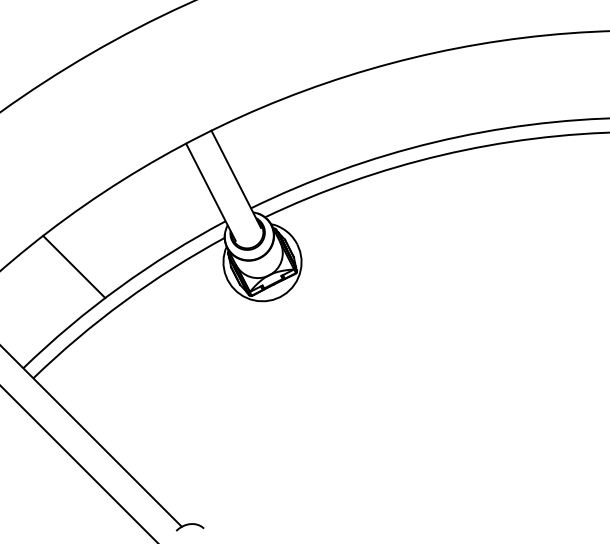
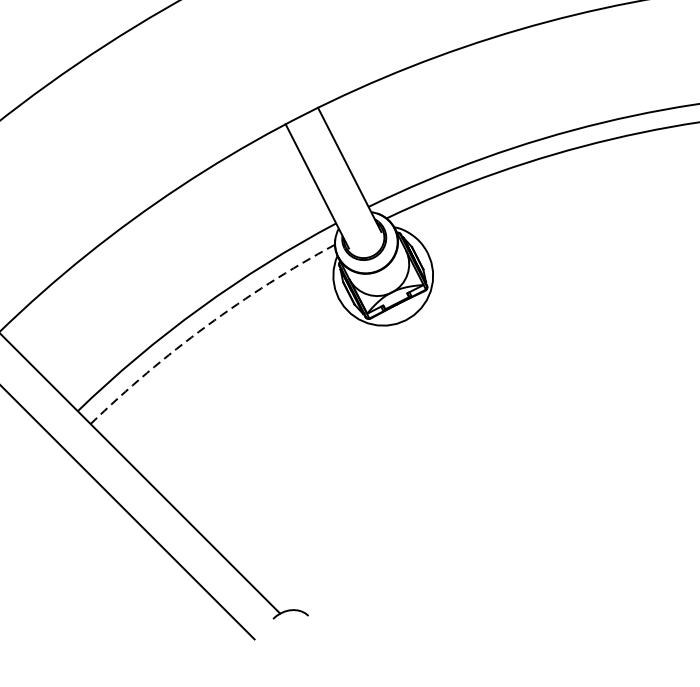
line: (74, 266) -> (143, 281), removed
arc: (124, 301) -> (207, 325), solid -> dashed

